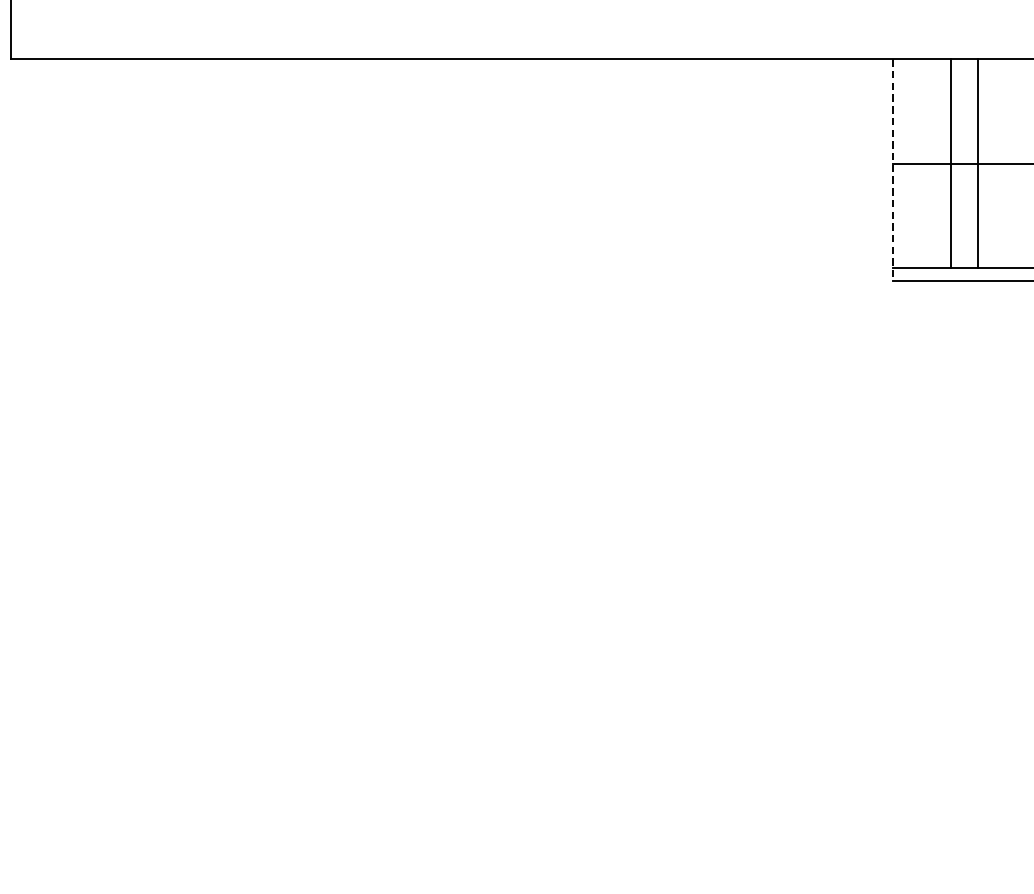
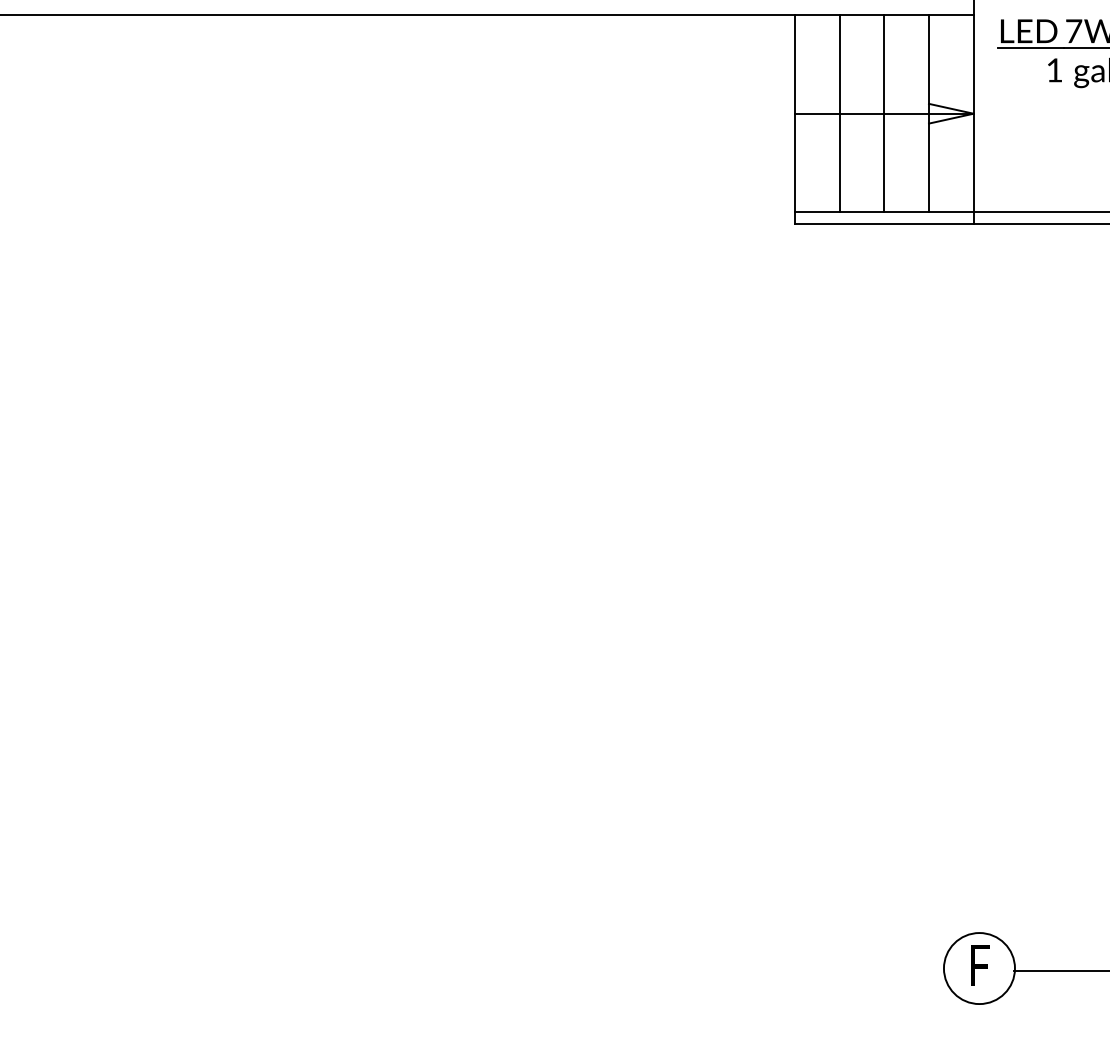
line: (951, 163) -> (884, 113), moved
line: (977, 163) -> (839, 113), moved
line: (892, 171) -> (794, 120), dashed -> solid

